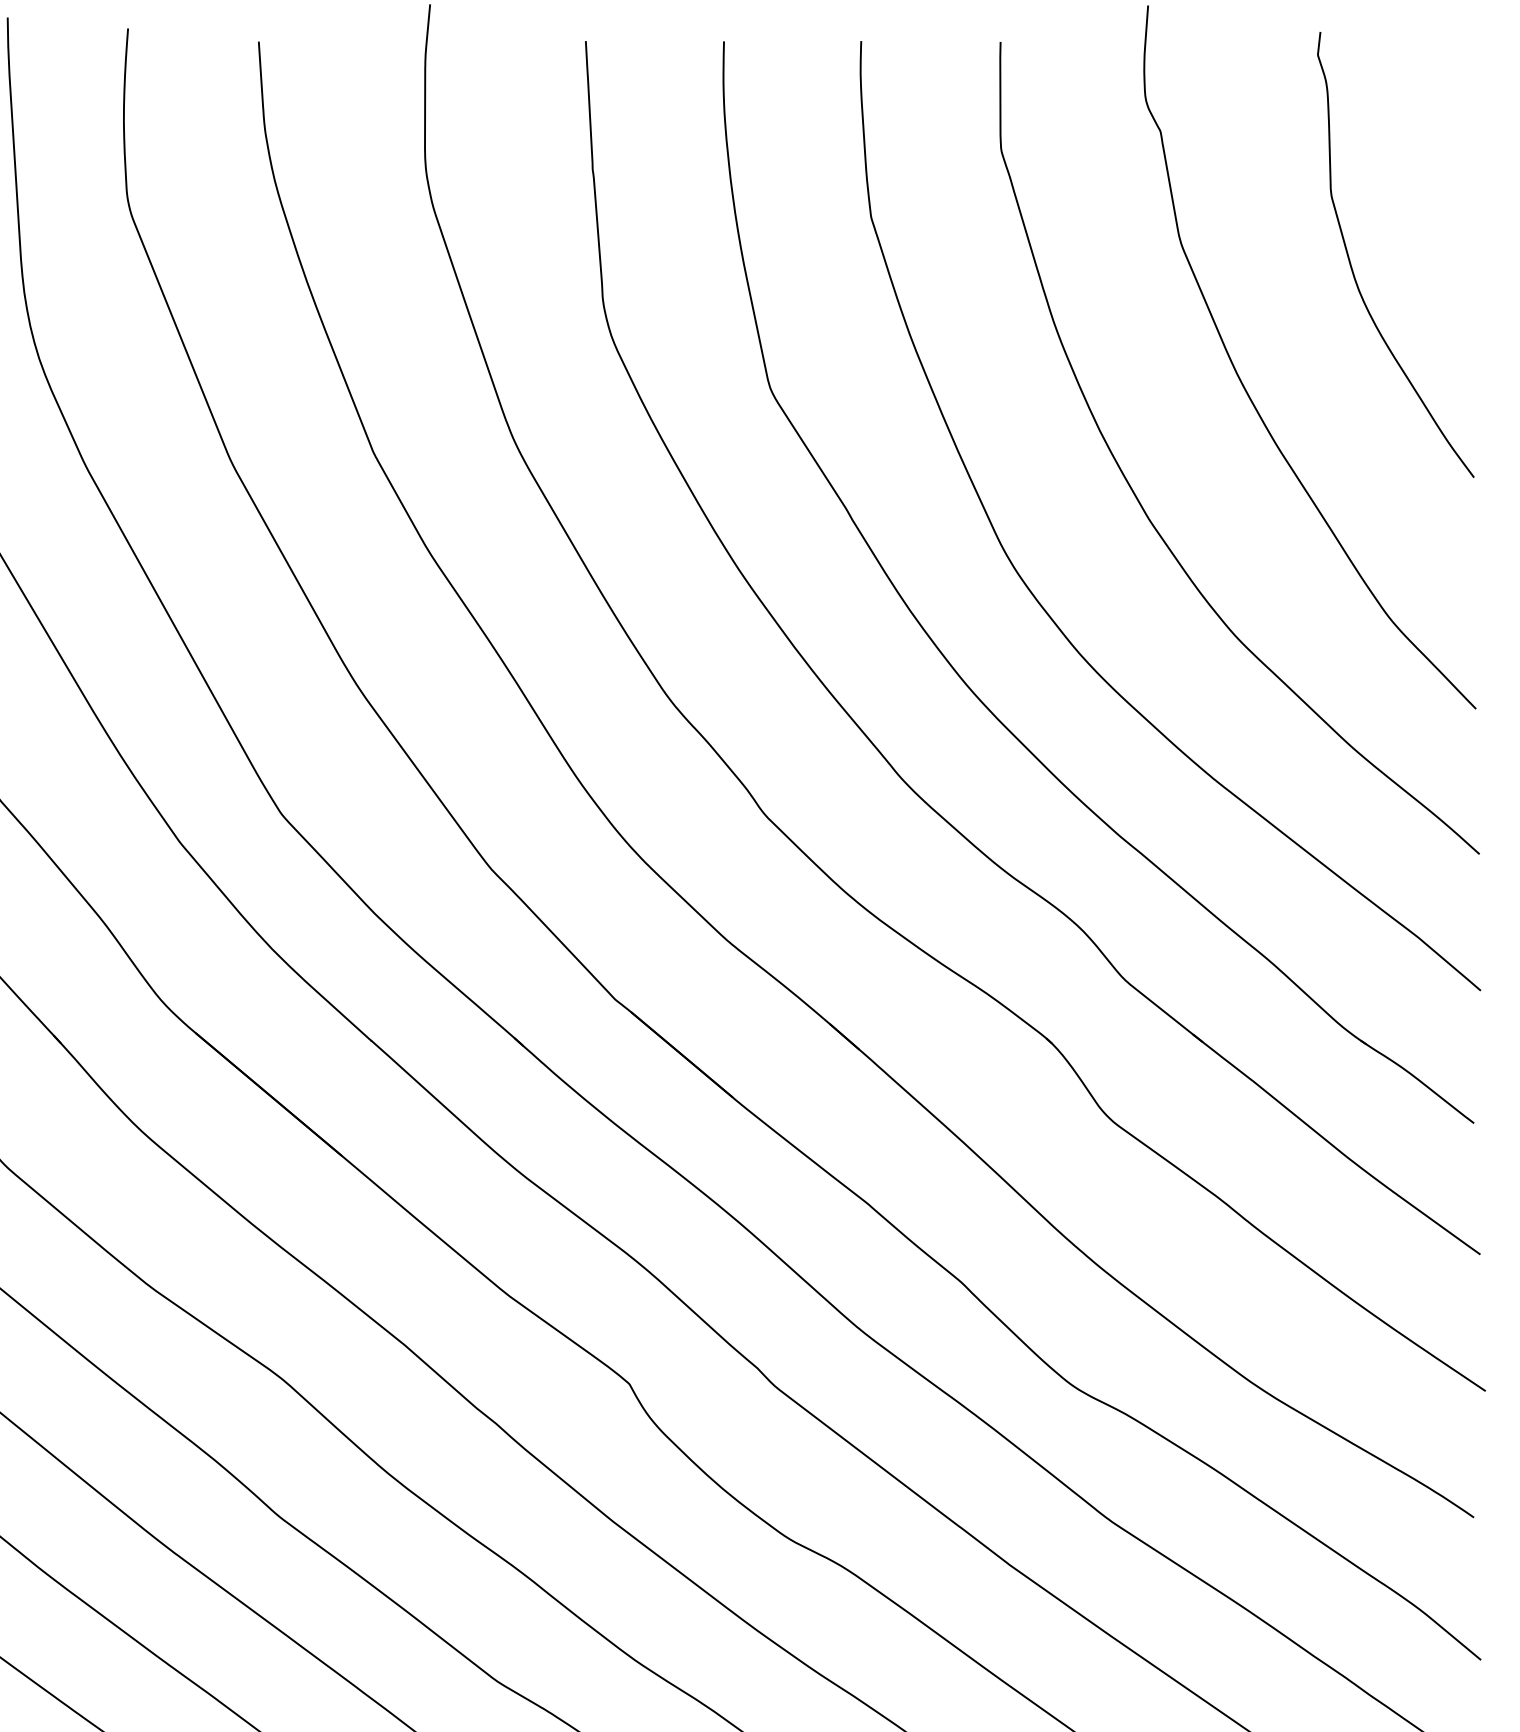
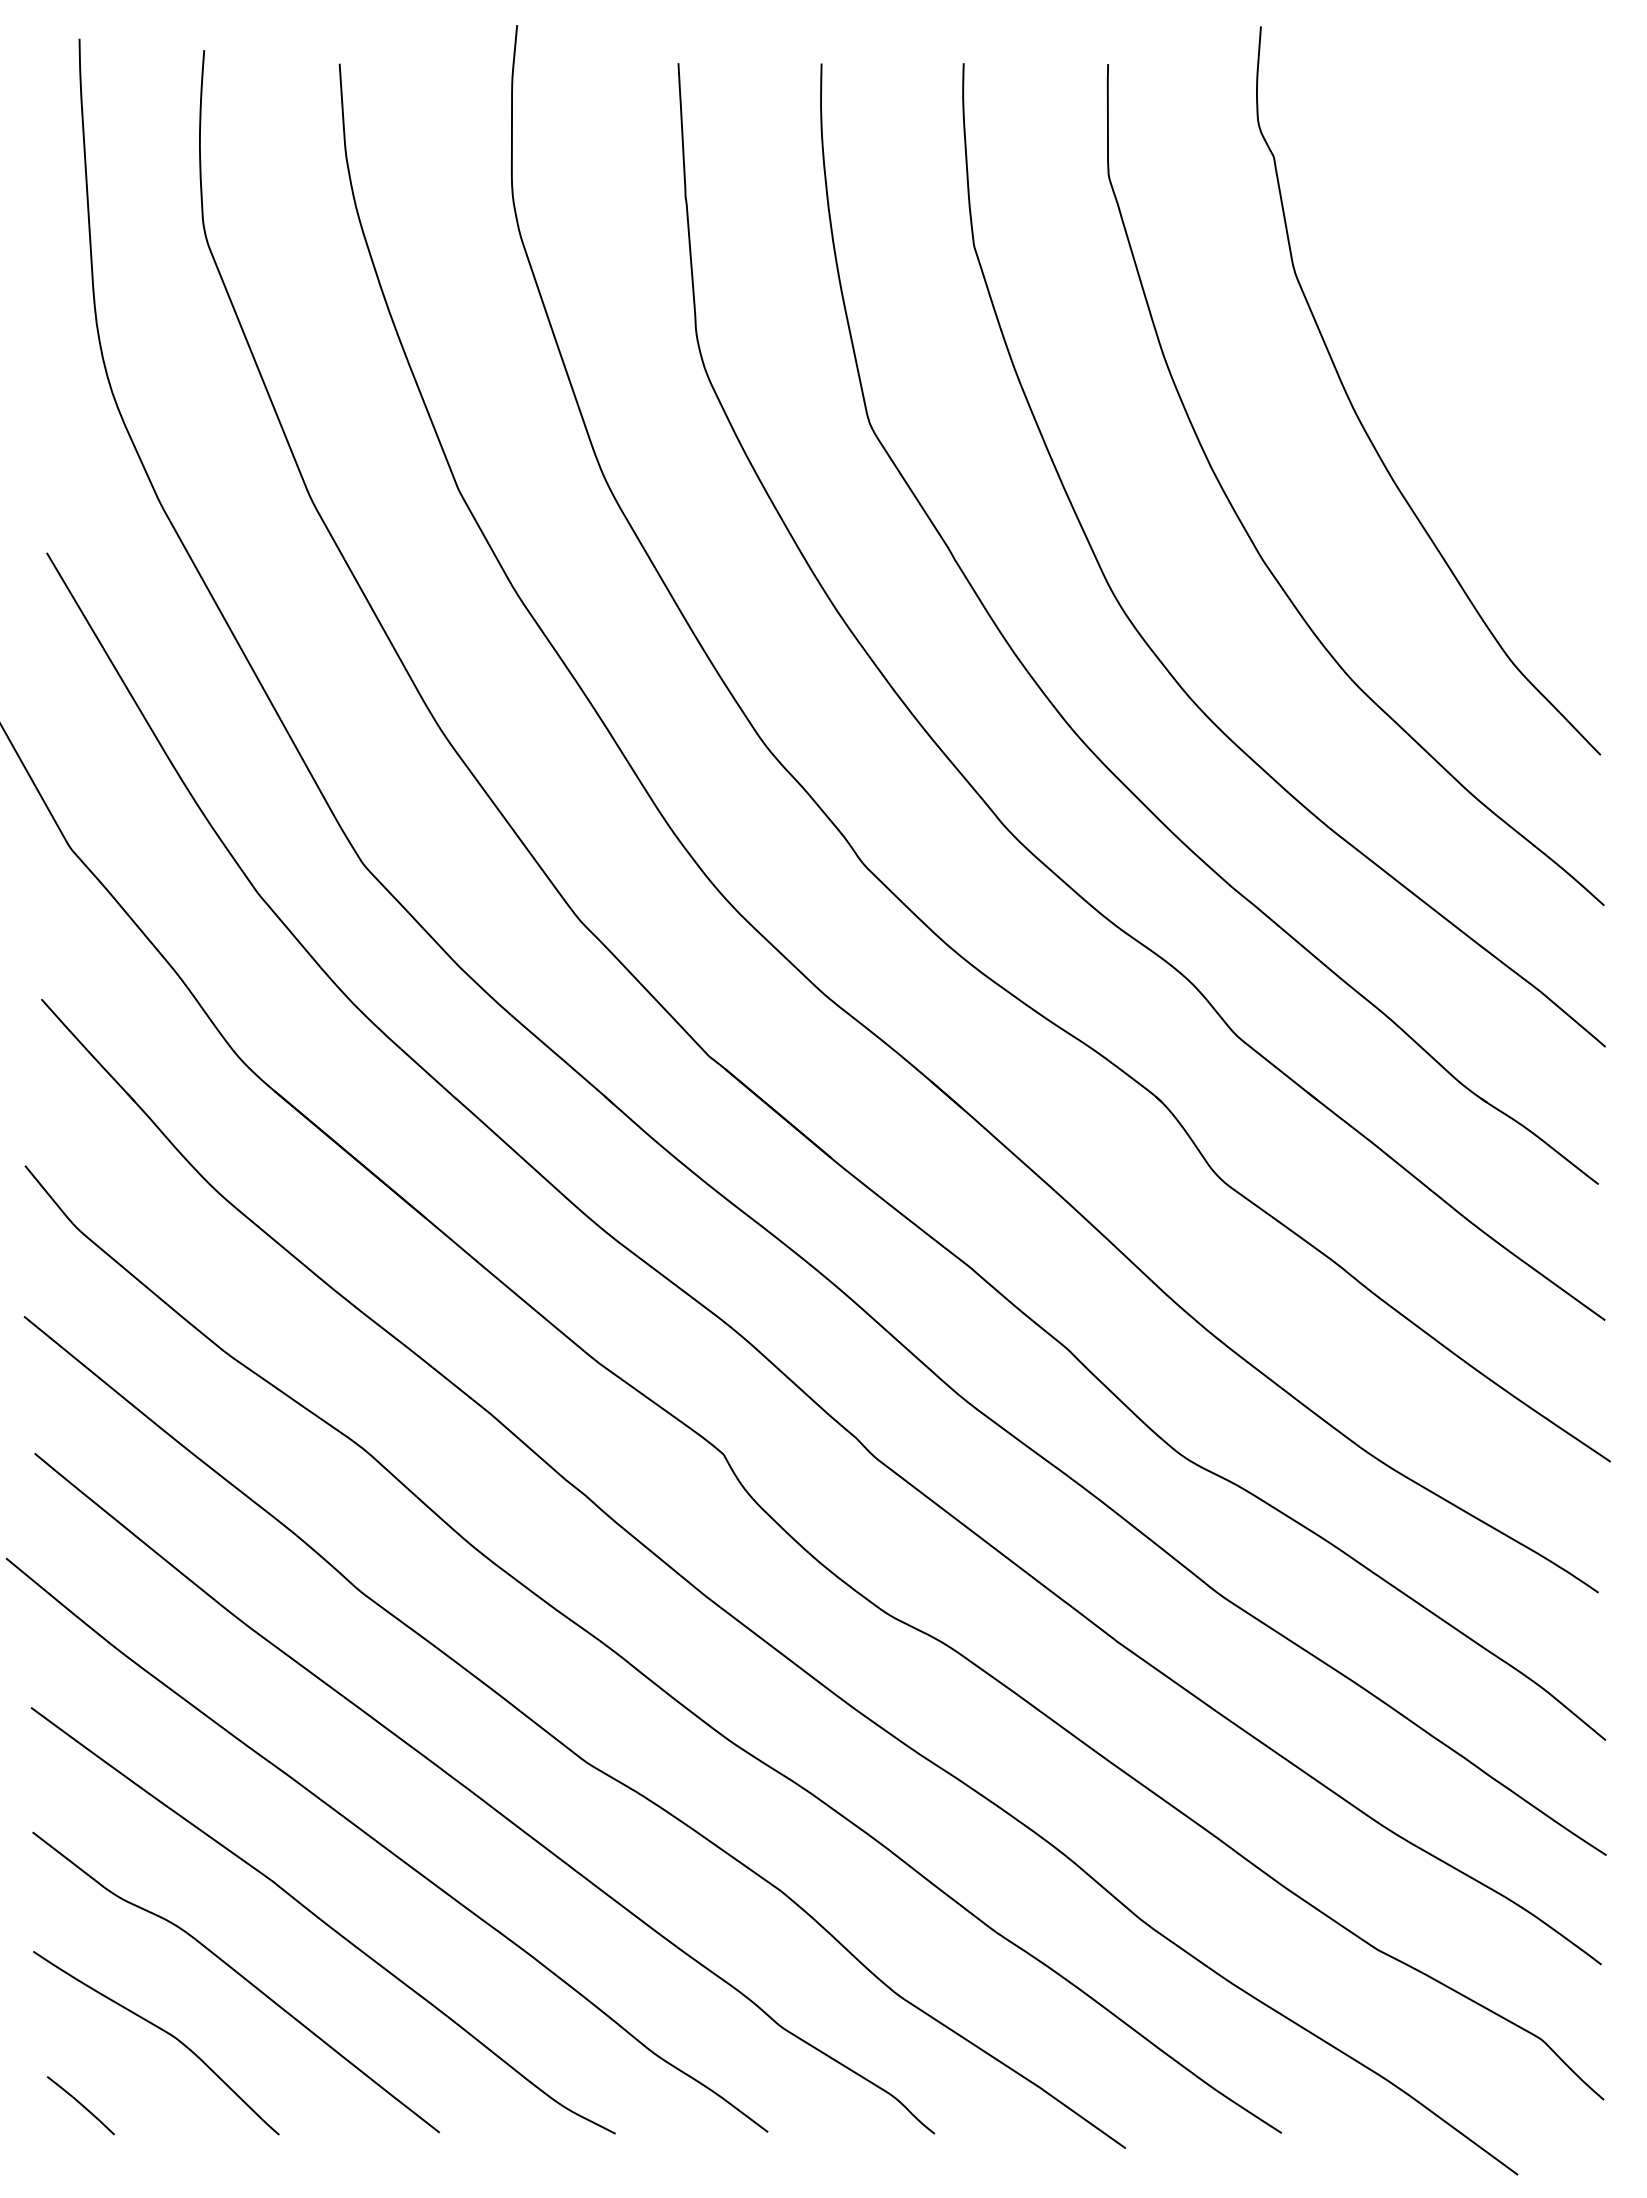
curve: (1353, 270) -> (1473, 300), removed

